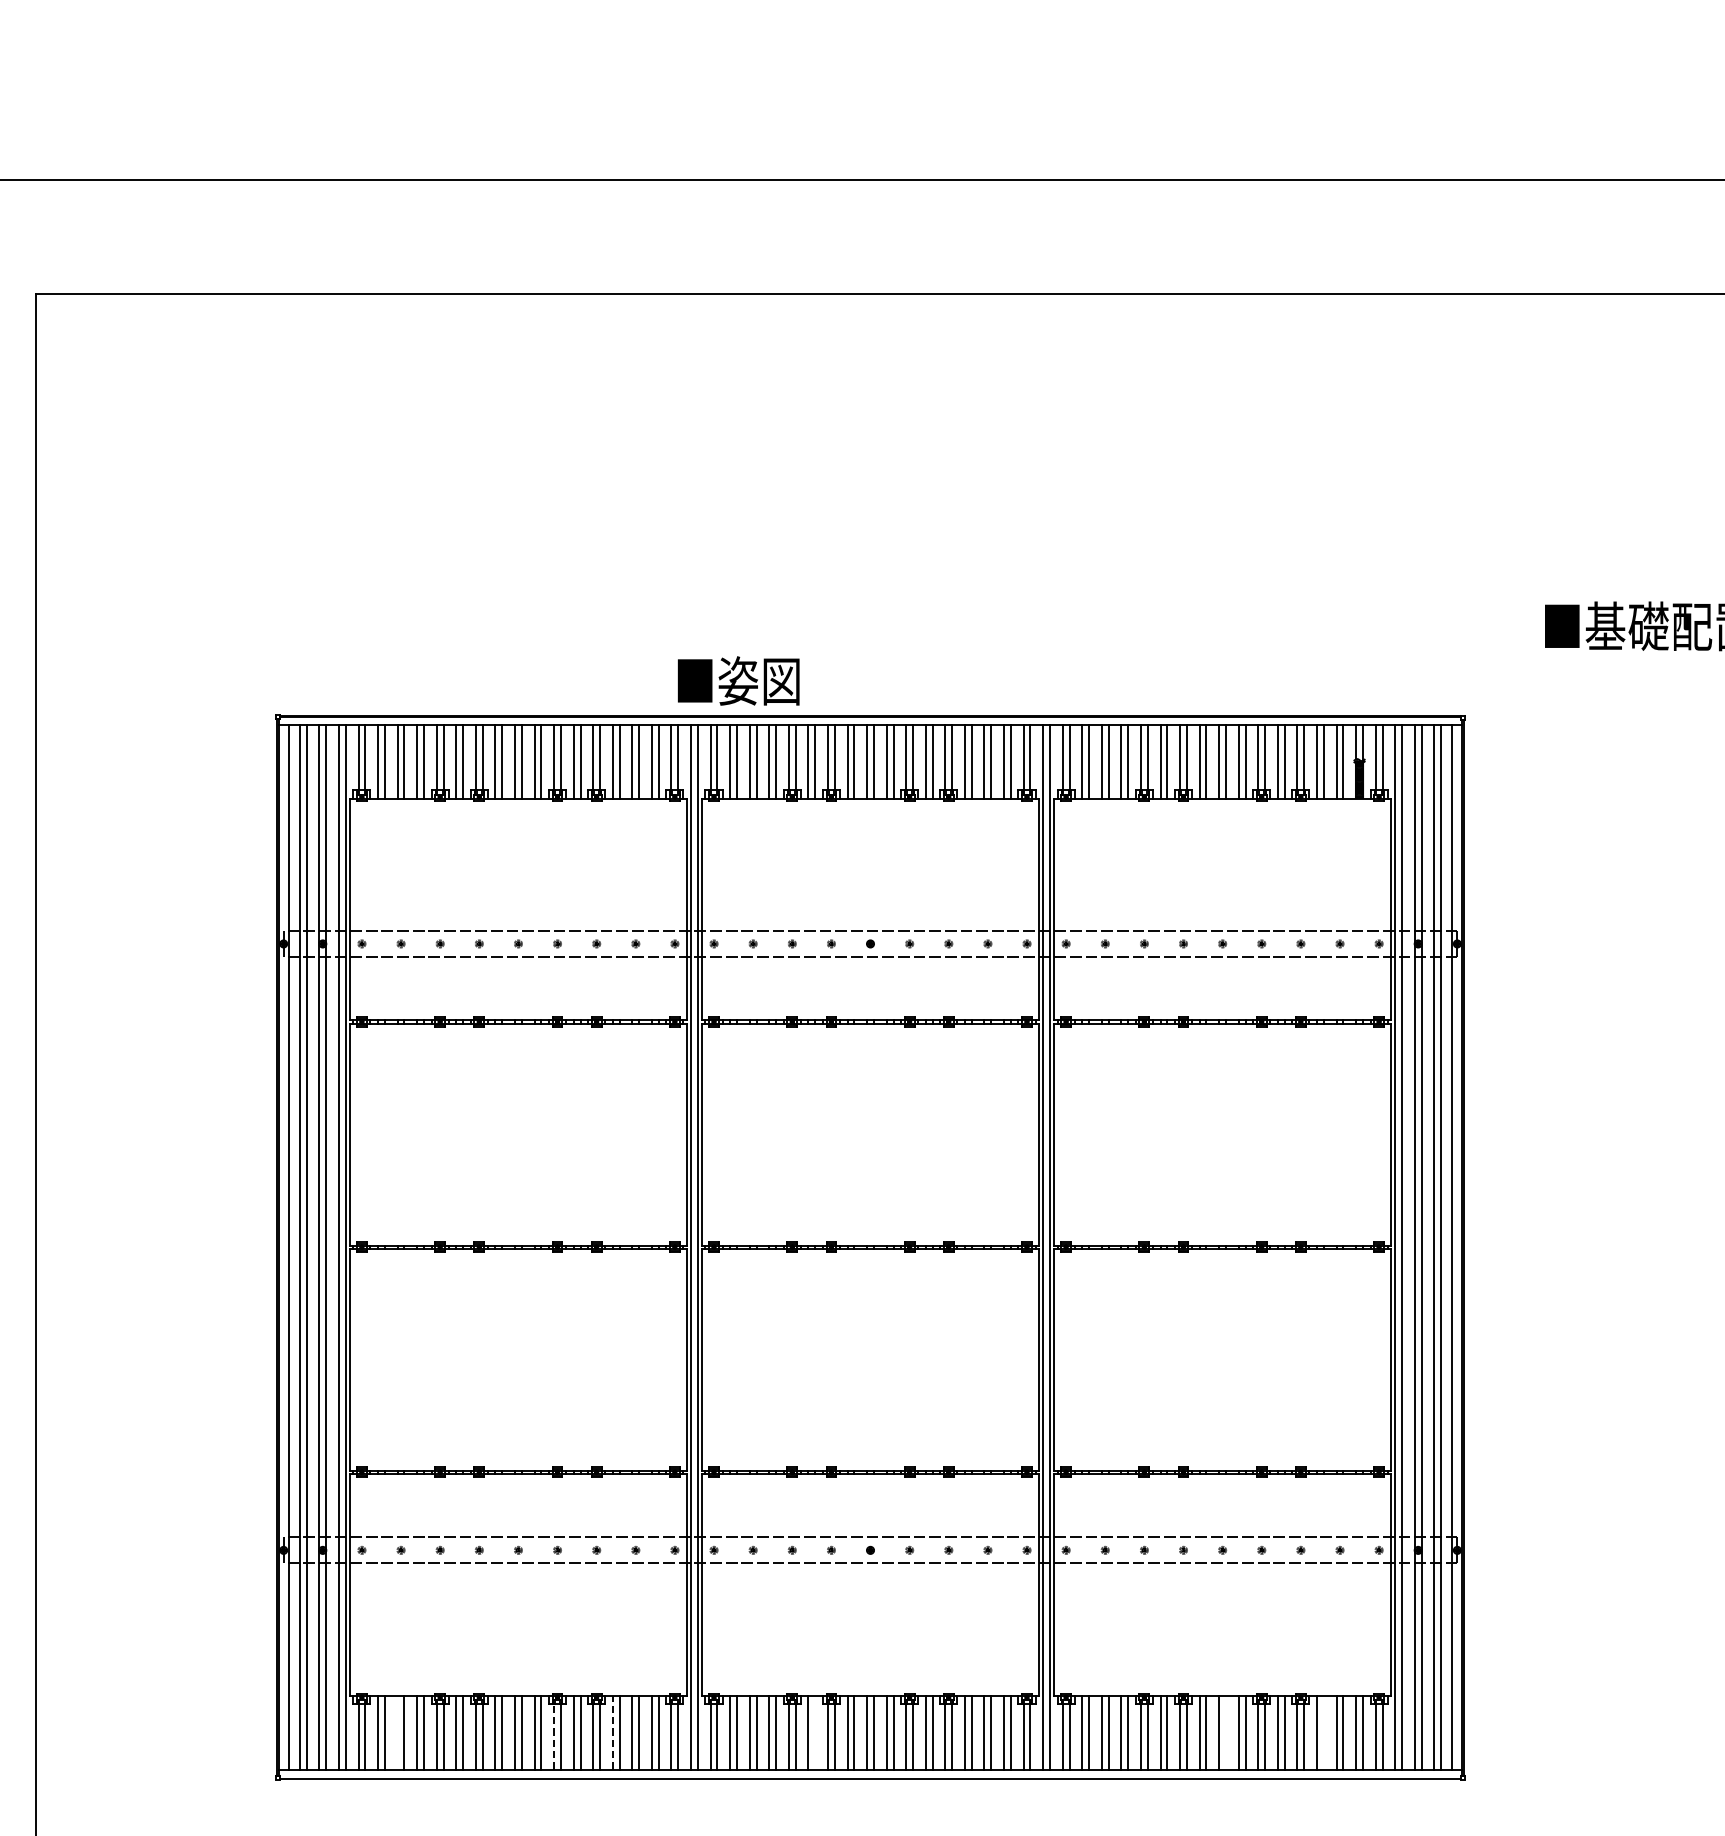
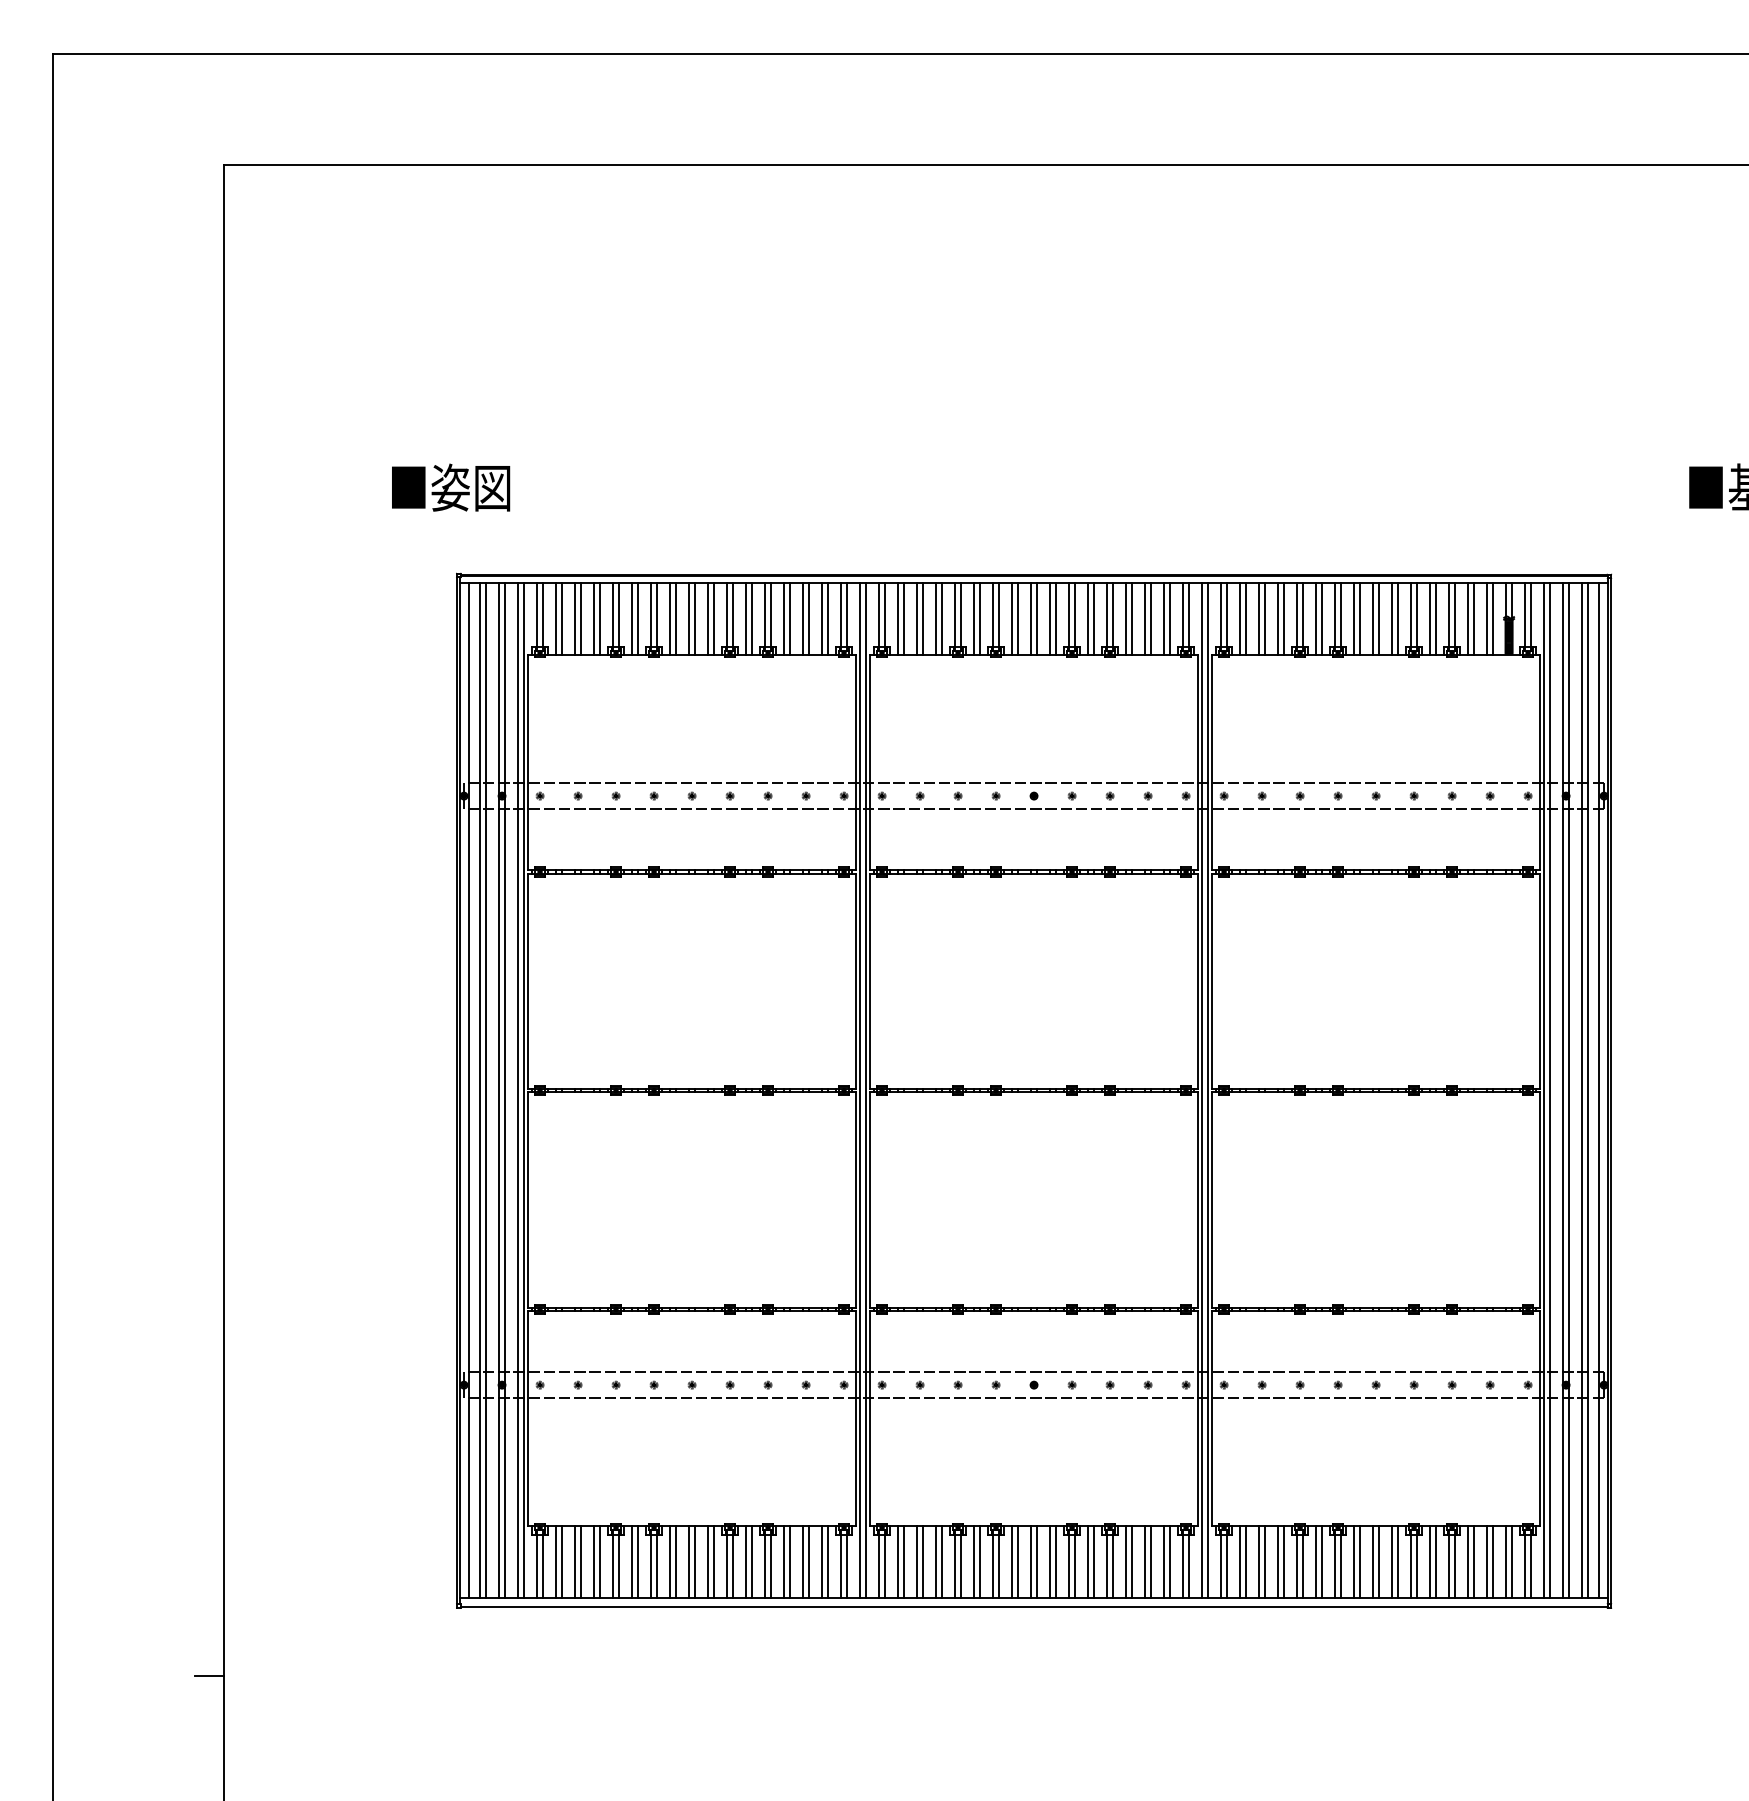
text: (739, 680) -> (451, 487), moved
line: (397, 1732) -> (574, 1562), added
line: (612, 1732) -> (783, 1562), dashed -> solid
line: (815, 1732) -> (980, 1562), added
line: (1226, 1732) -> (1379, 1562), added
line: (1323, 1732) -> (1474, 1562), added
line: (553, 1737) -> (726, 1566), dashed -> solid

